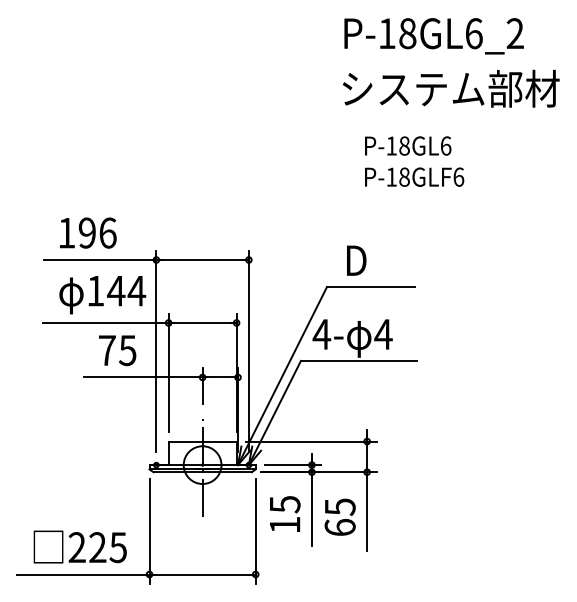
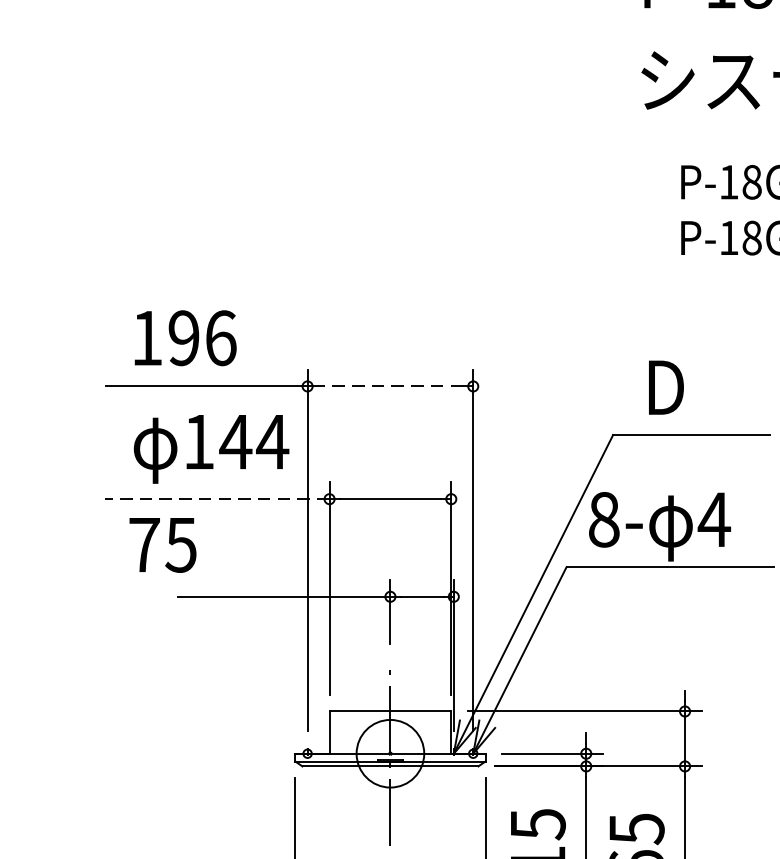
line: (202, 260) -> (390, 387), solid -> dashed
line: (105, 322) -> (216, 498), solid -> dashed
text: (321, 334) -> (603, 519), 4- -> 8-
text: (117, 350) -> (162, 544), moved

